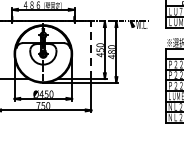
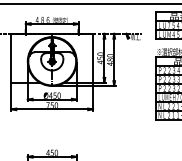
line: (91, 49) -> (93, 57), dashed -> solid

